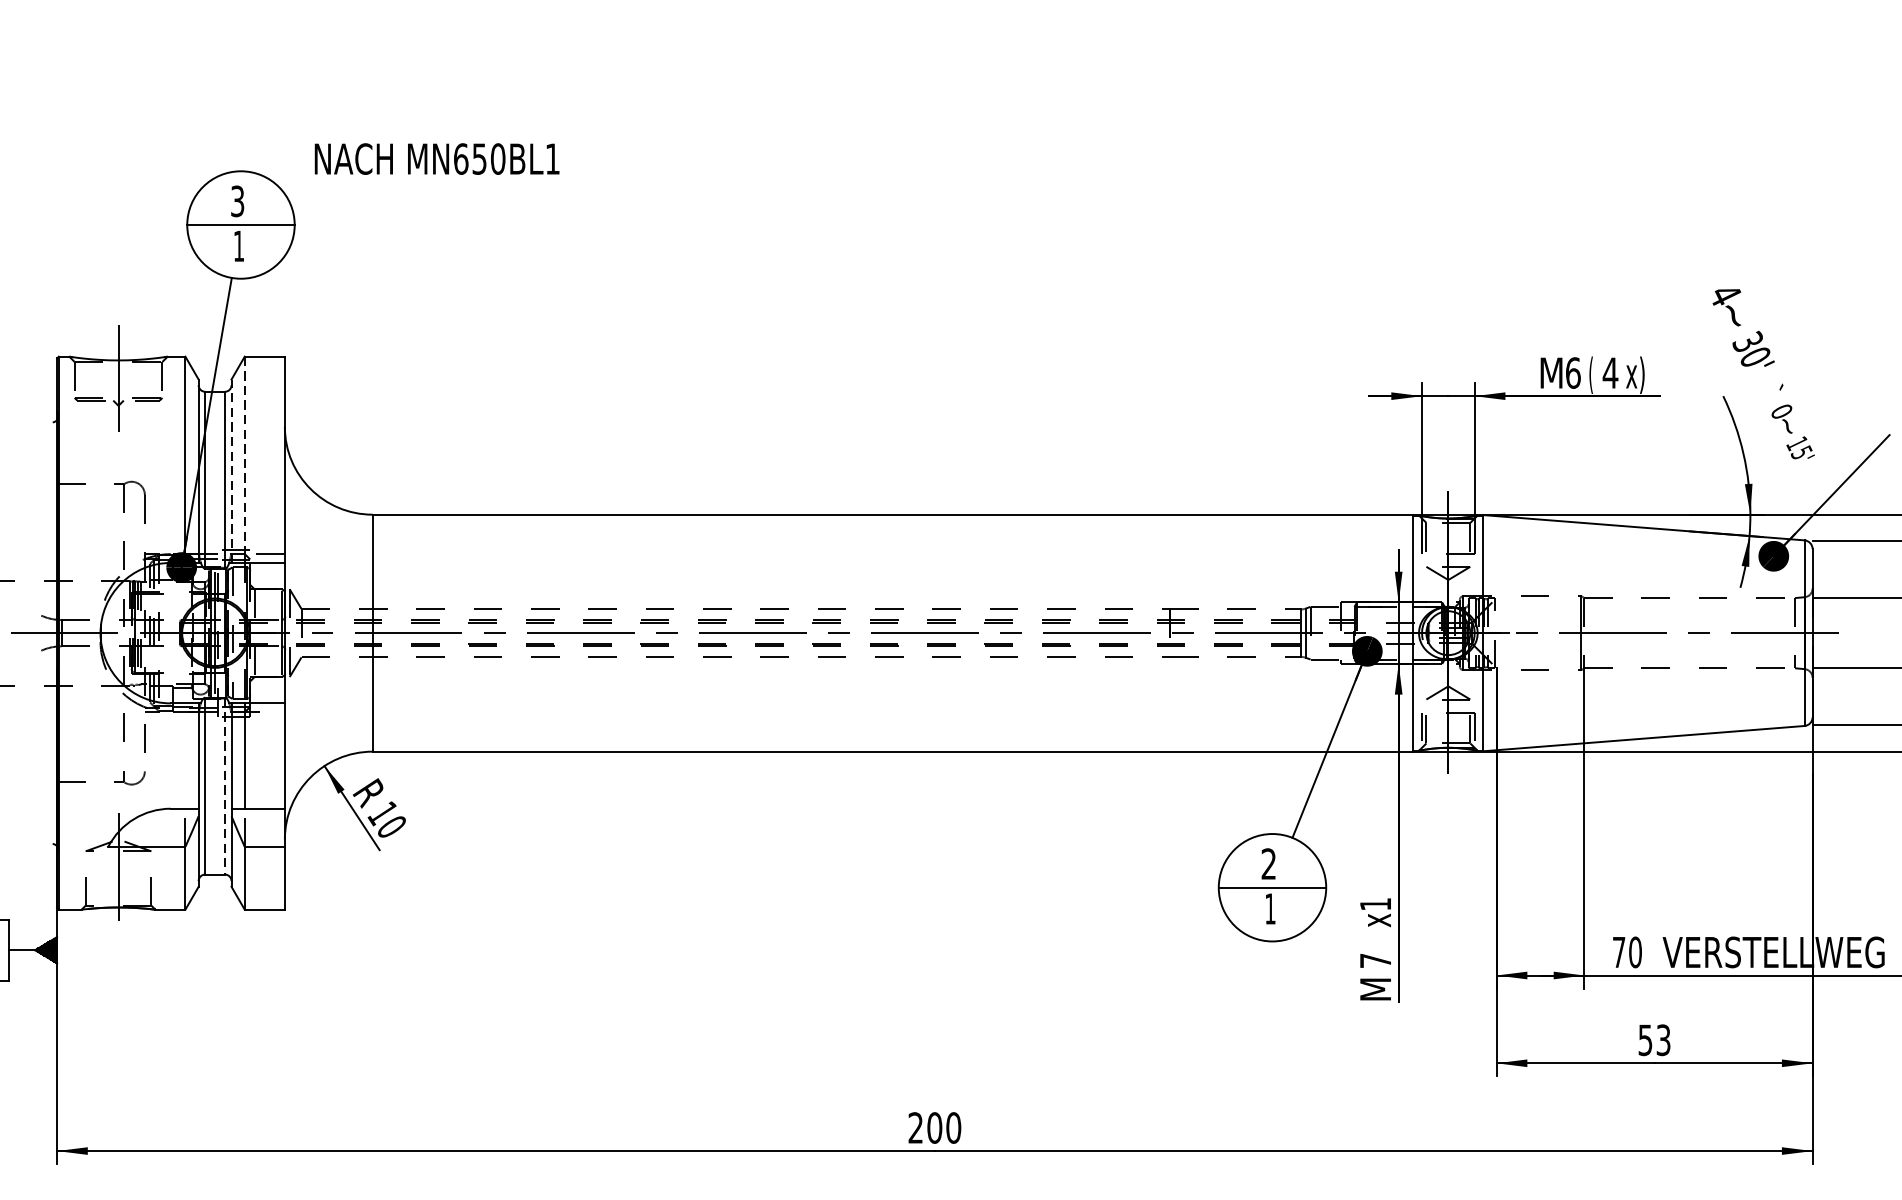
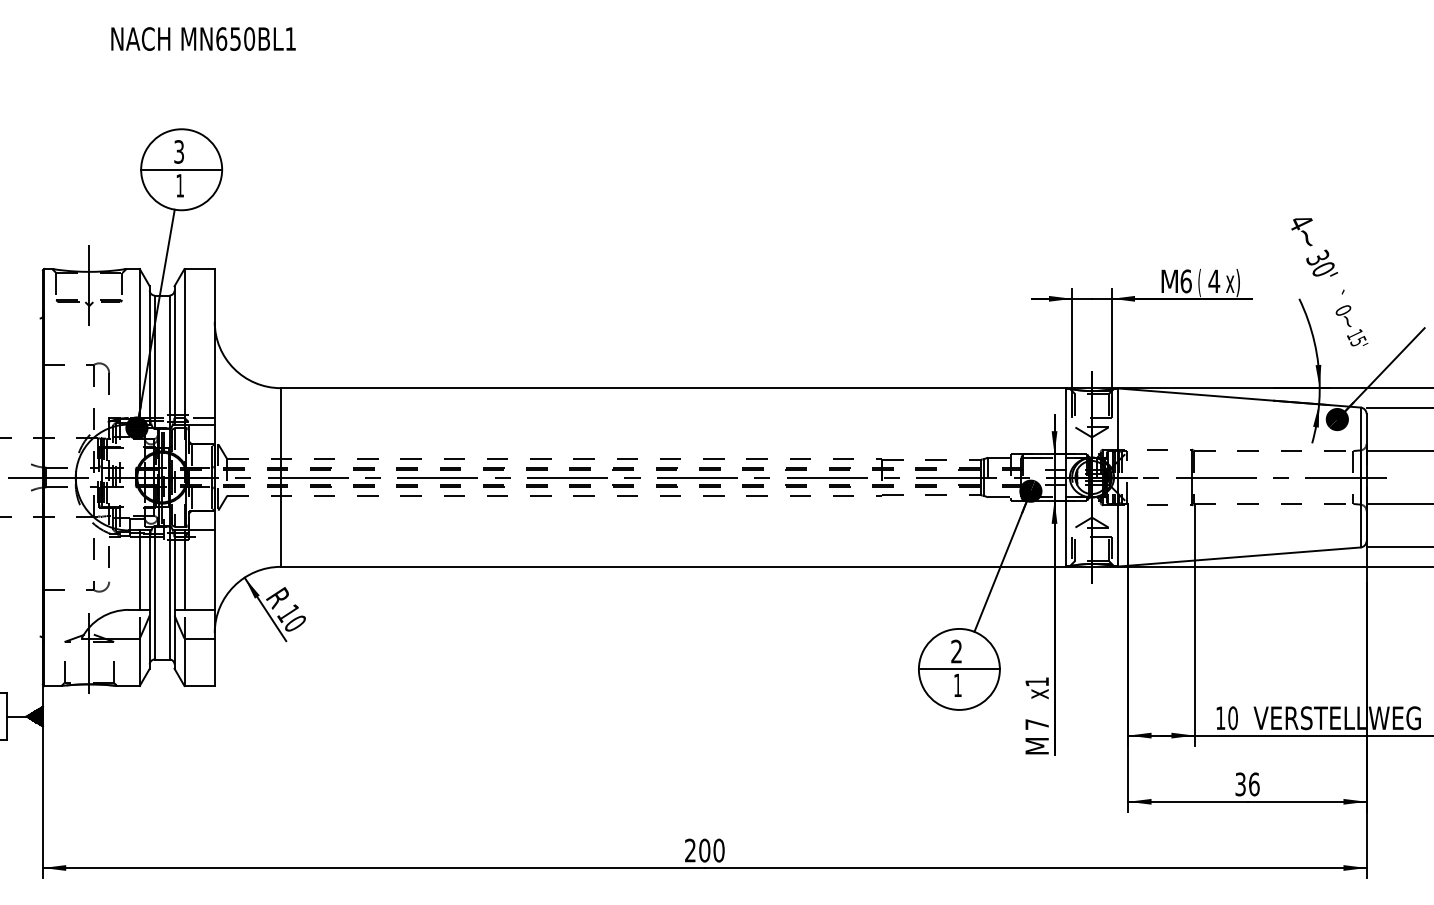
text: (437, 158) -> (203, 38), moved
line: (244, 459) -> (184, 346), dashed -> solid
line: (231, 470) -> (174, 354), dashed -> solid
line: (185, 755) -> (139, 569), added
line: (224, 785) -> (169, 592), dashed -> solid
text: (1618, 951) -> (1220, 717), 70 -> 10
text: (1654, 1040) -> (1247, 784), 53 -> 36

